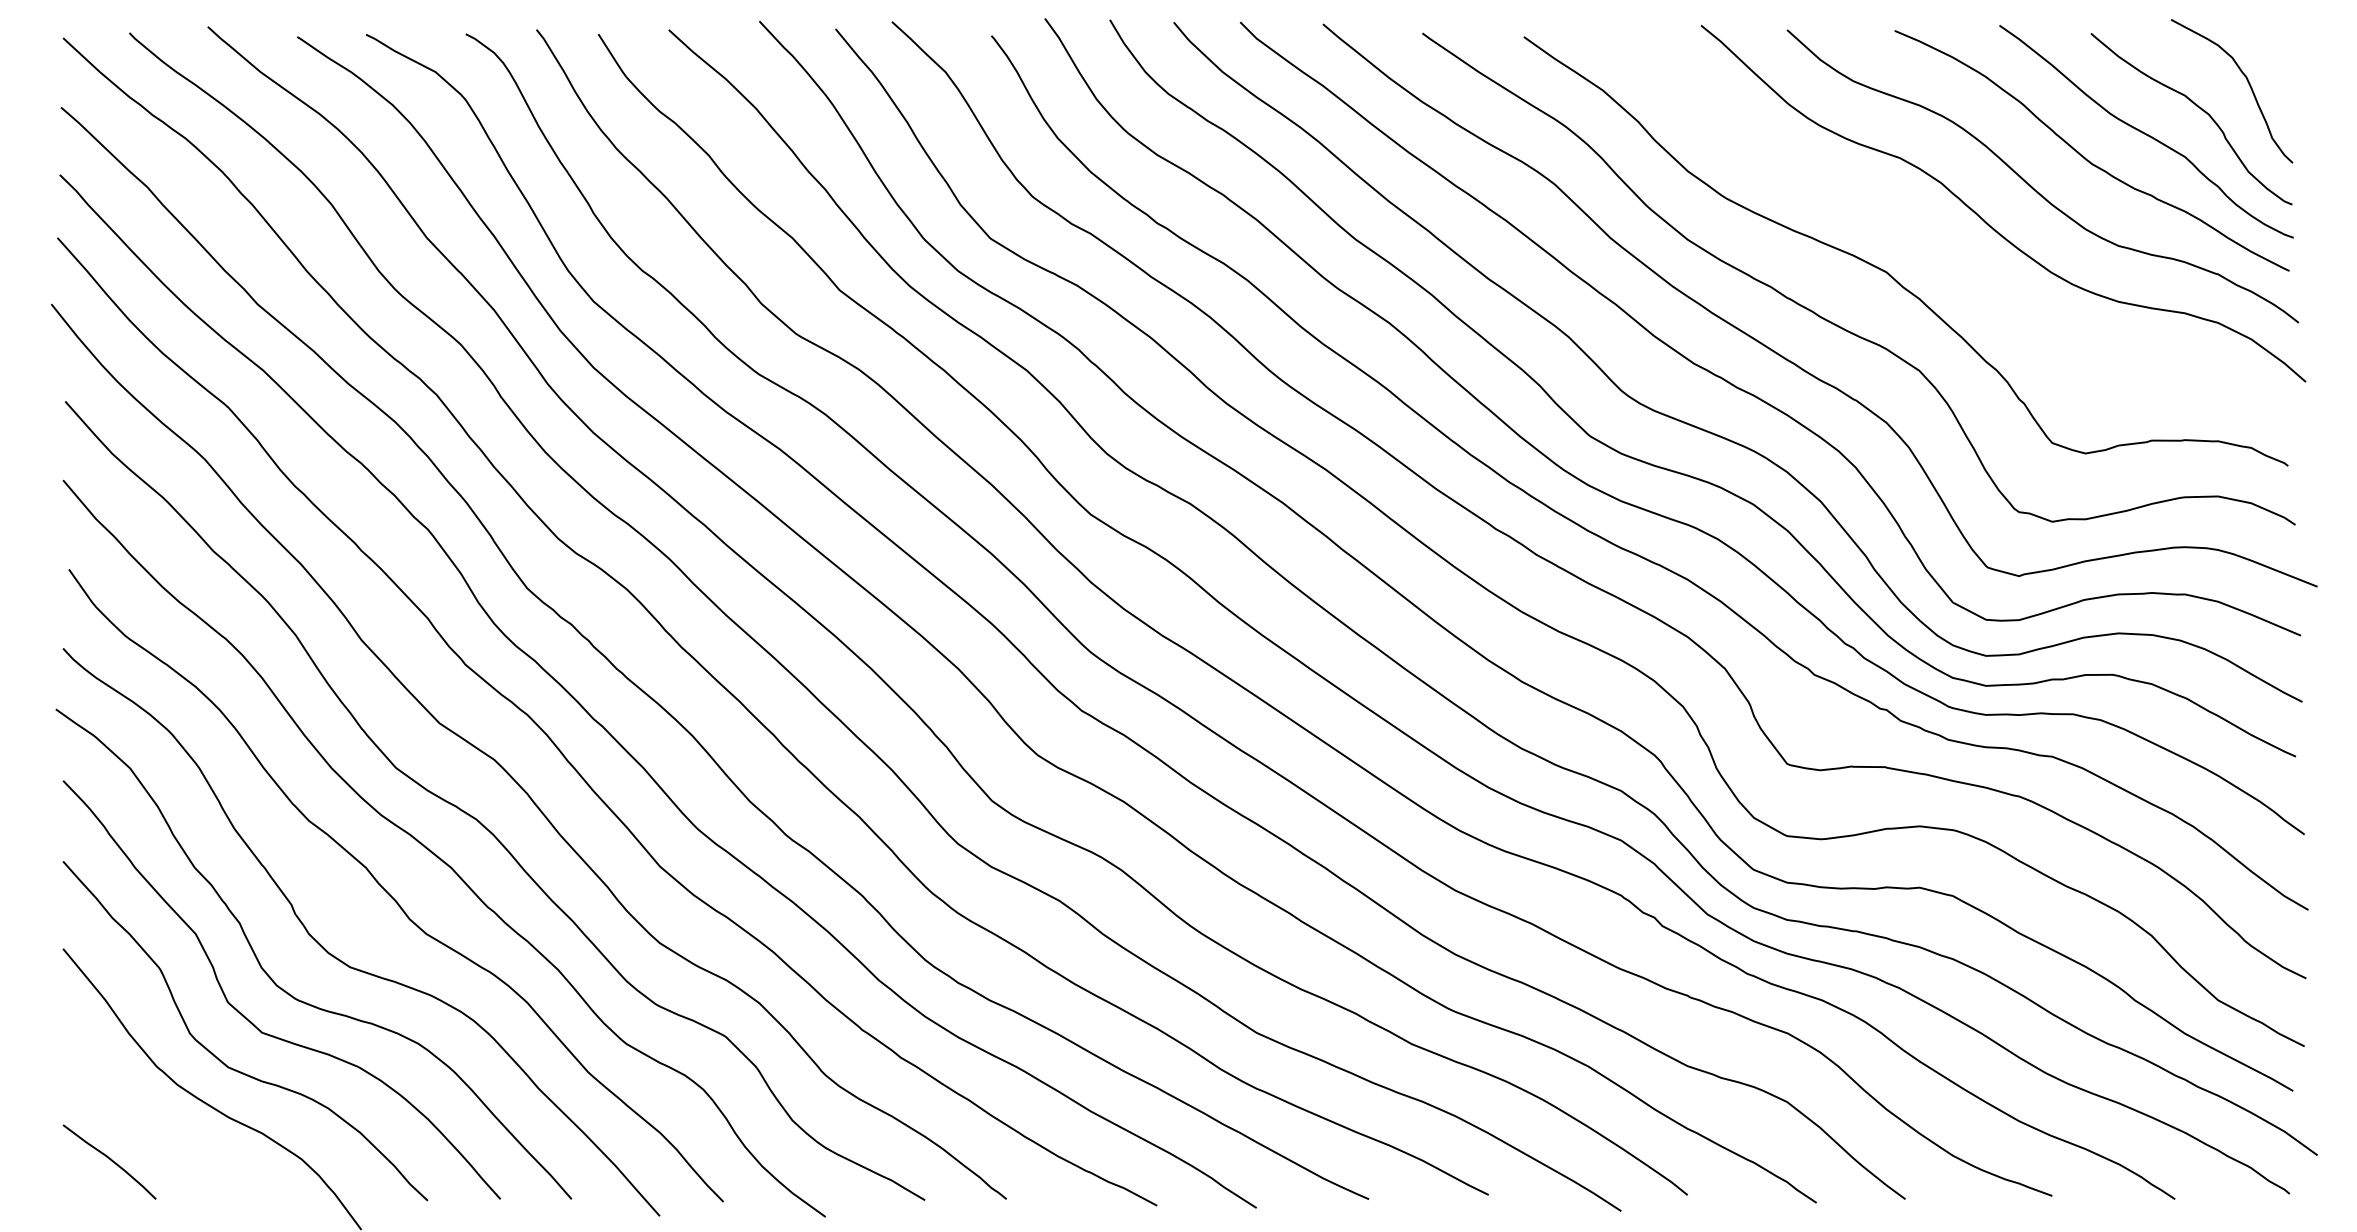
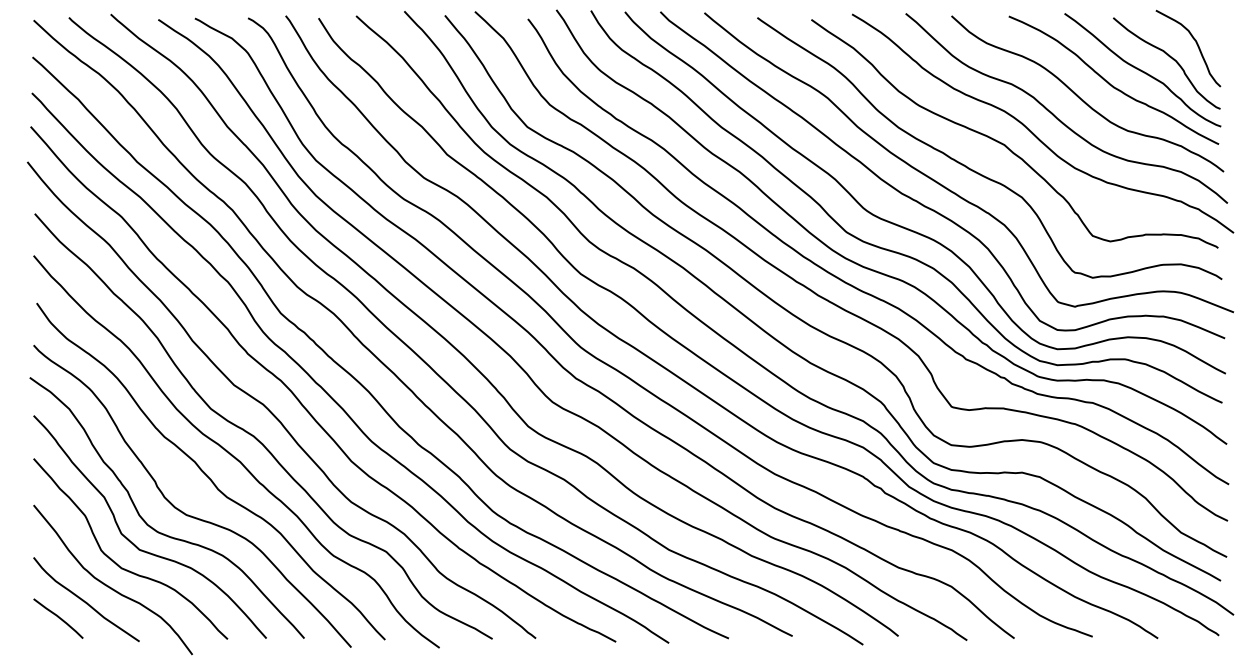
curve: (1941, 248) -> (1033, 132), added
curve: (162, 1129) -> (86, 601), added

